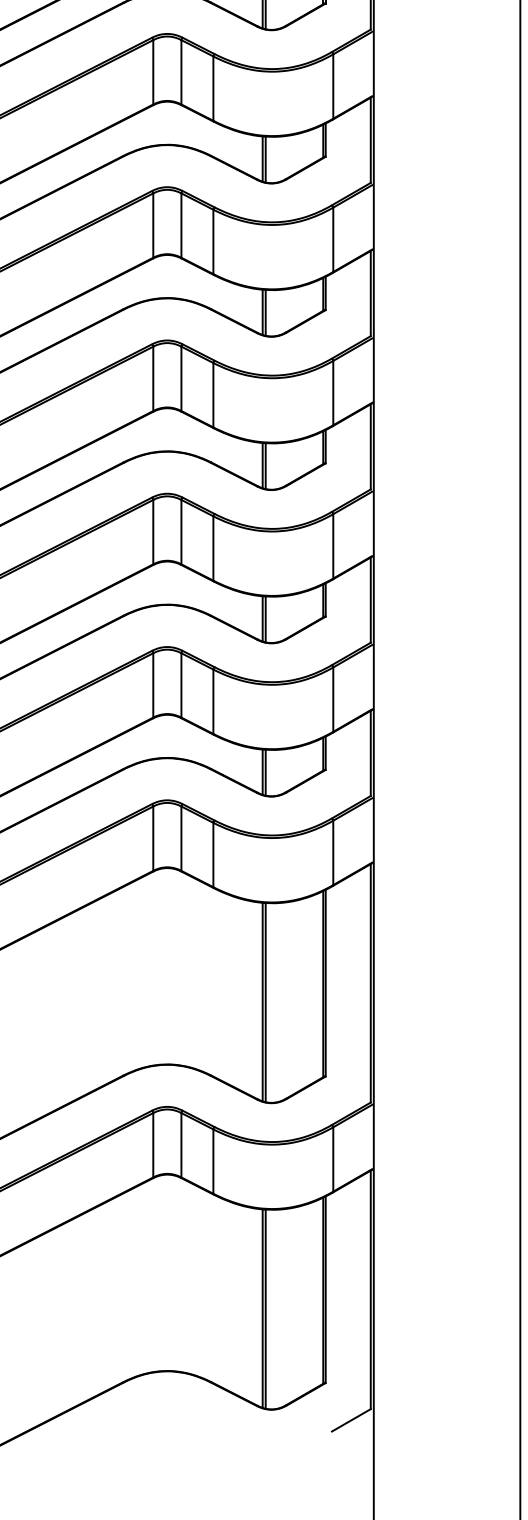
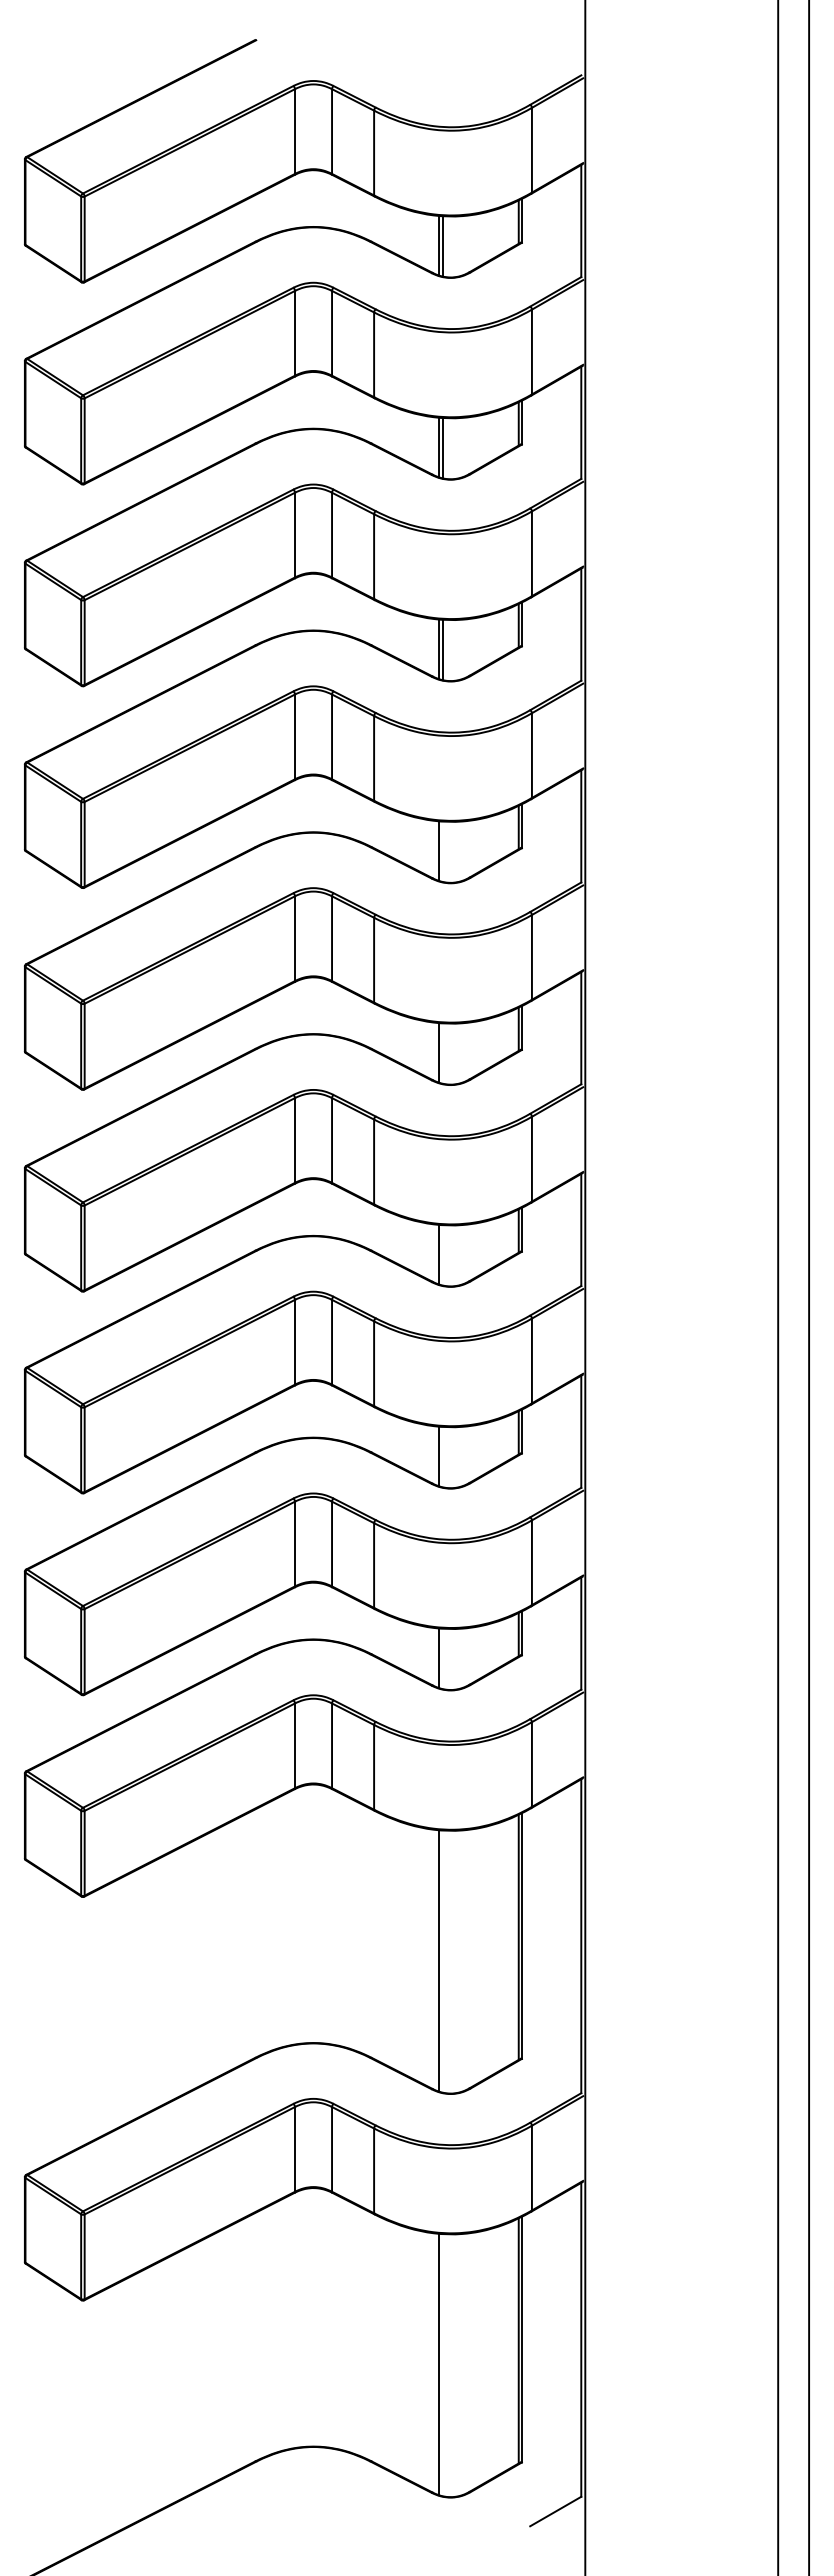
line: (265, 159) -> (442, 851), removed
line: (265, 312) -> (442, 1053), removed
line: (265, 466) -> (442, 1255), removed
line: (265, 618) -> (442, 1456), removed
line: (265, 772) -> (442, 1658), removed
line: (265, 1002) -> (442, 1961), removed
line: (265, 1309) -> (442, 2365), removed

